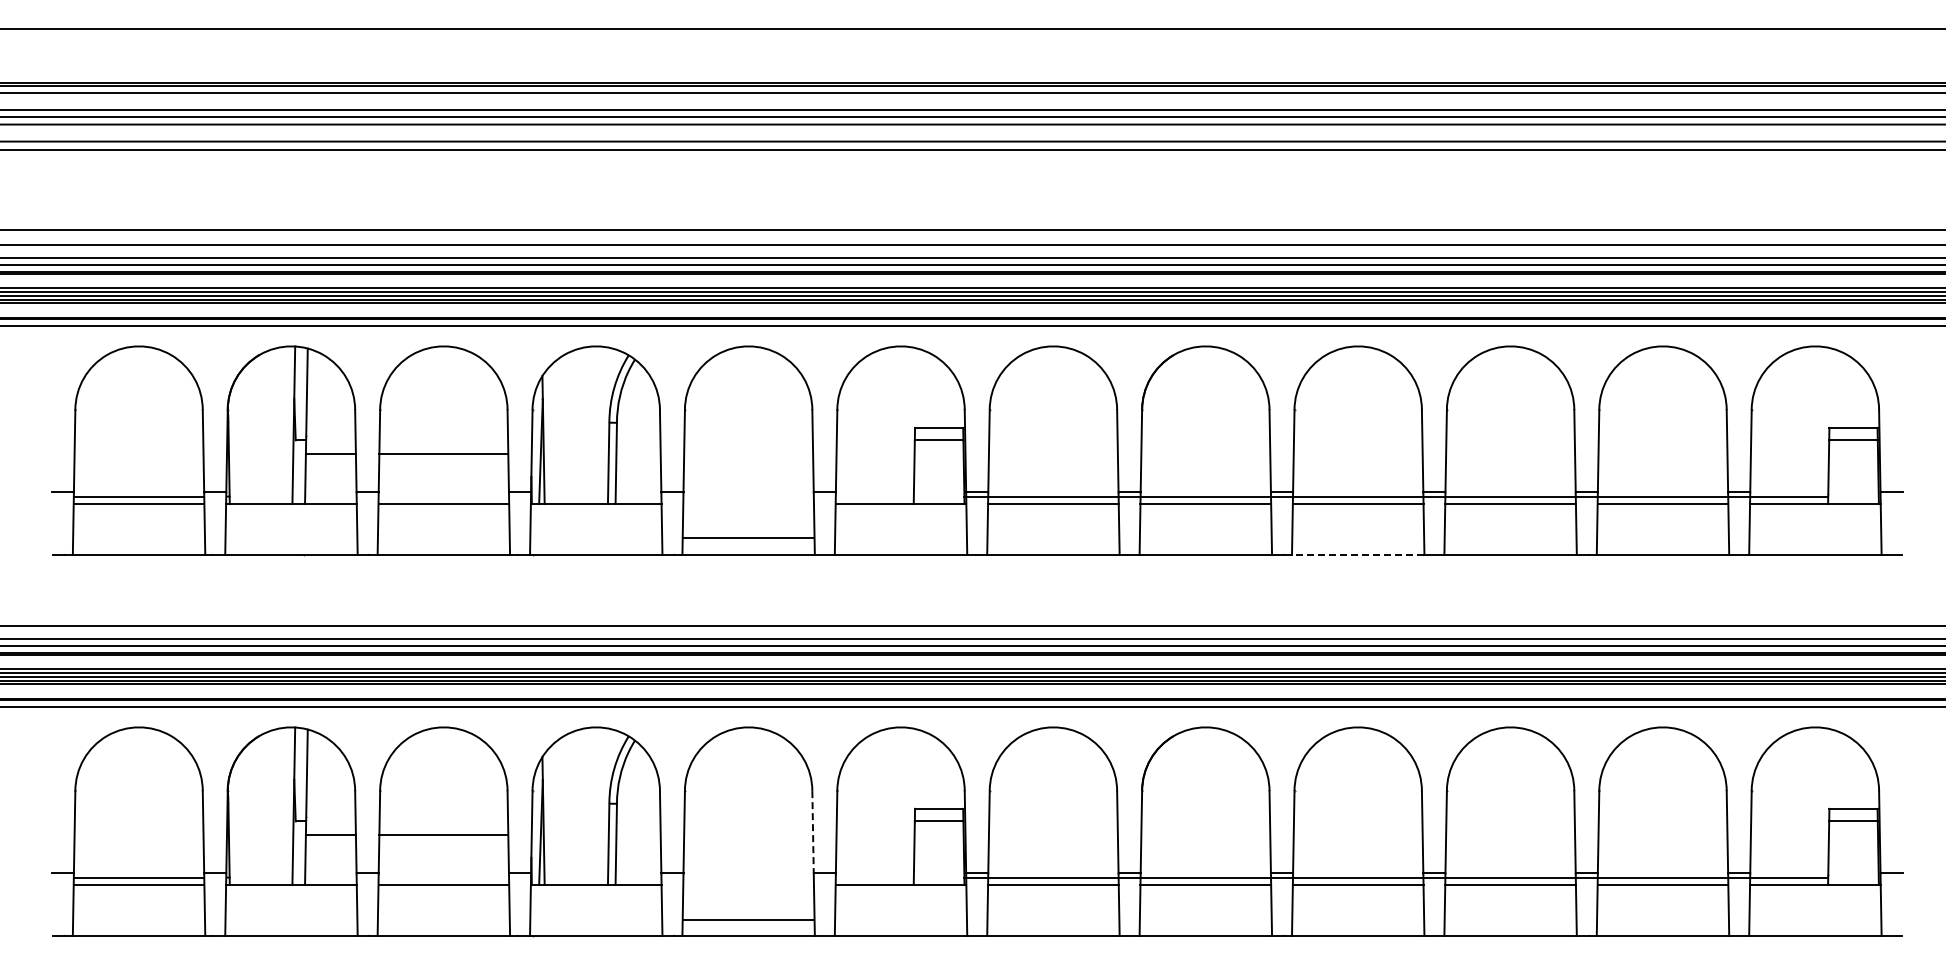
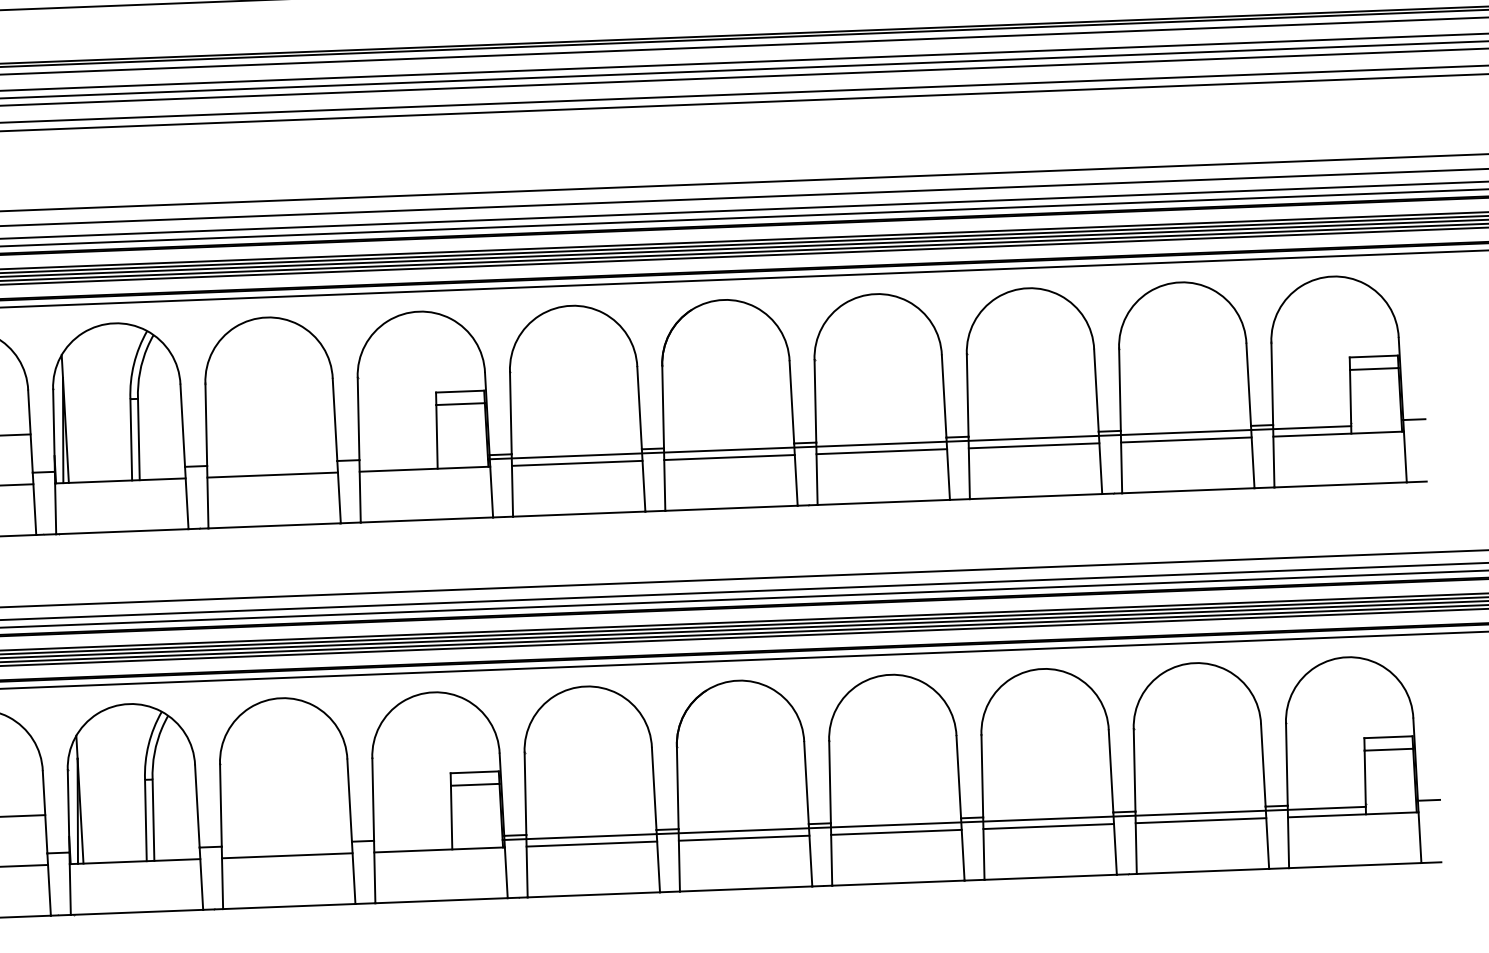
line: (748, 538) -> (272, 475), moved
line: (1357, 554) -> (883, 502), dashed -> solid
line: (813, 832) -> (350, 800), dashed -> solid
line: (748, 920) -> (287, 856), moved

